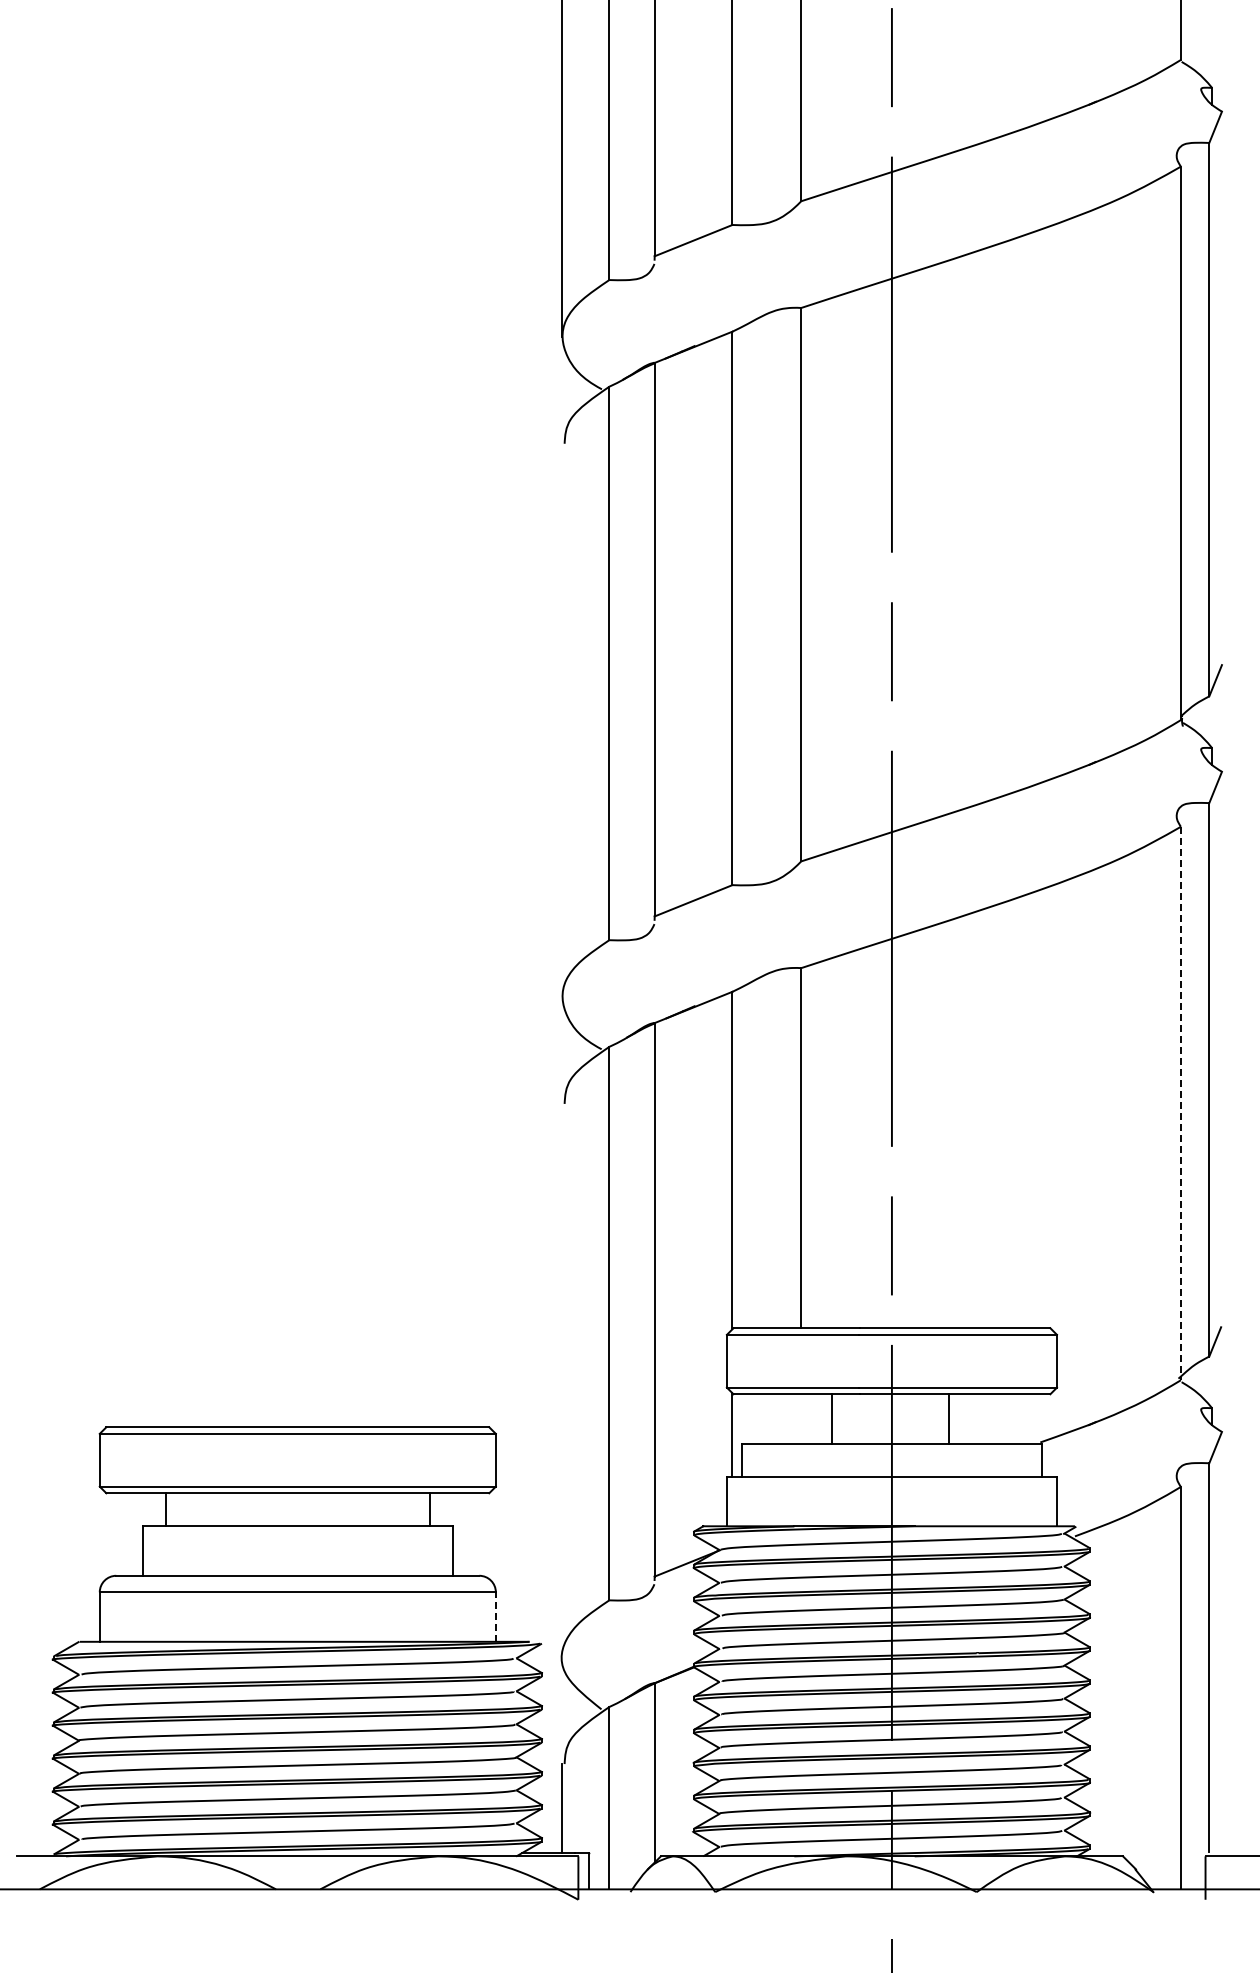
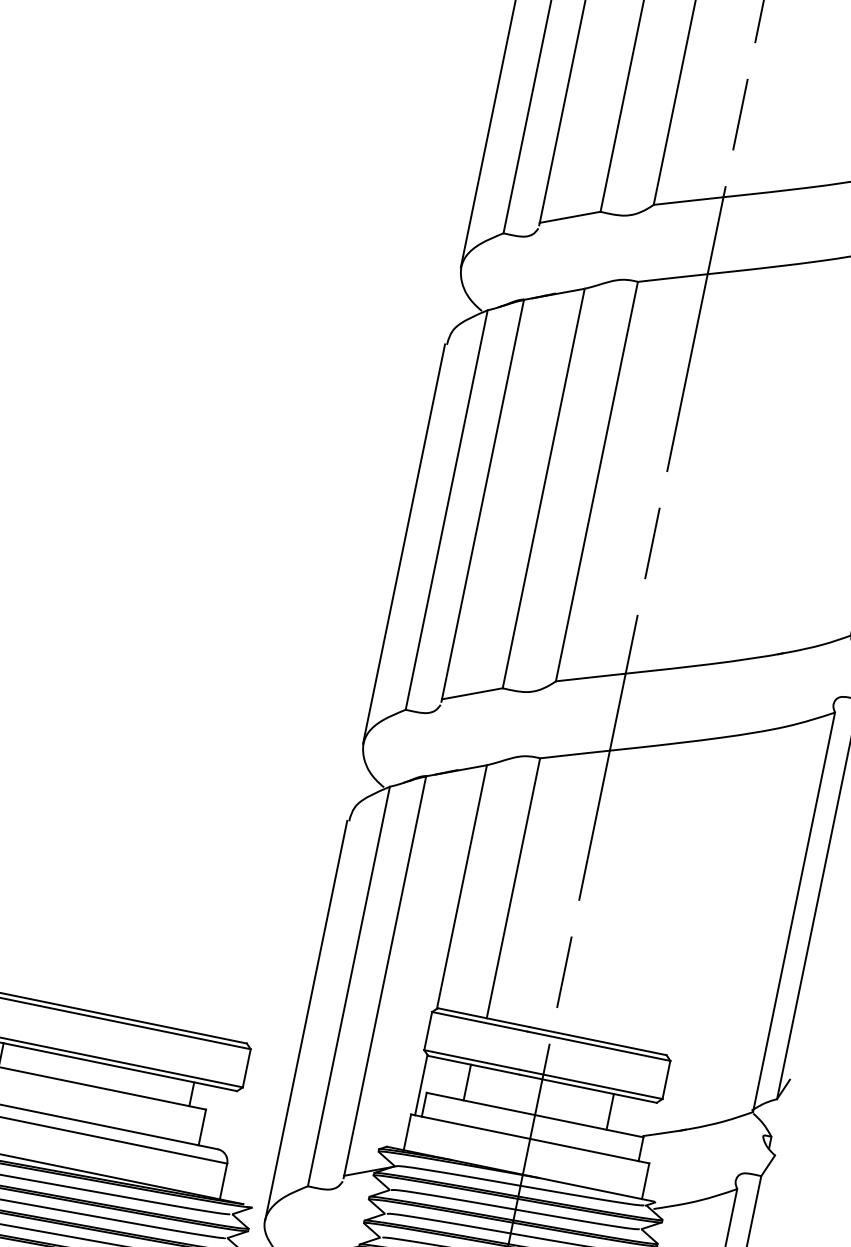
line: (561, 720) -> (403, 544), added
line: (1180, 1103) -> (793, 912), dashed -> solid
line: (561, 1380) -> (305, 1020), added
line: (831, 1418) -> (467, 1082), moved
line: (948, 1418) -> (609, 1111), moved
line: (495, 1617) -> (223, 1181), dashed -> solid

